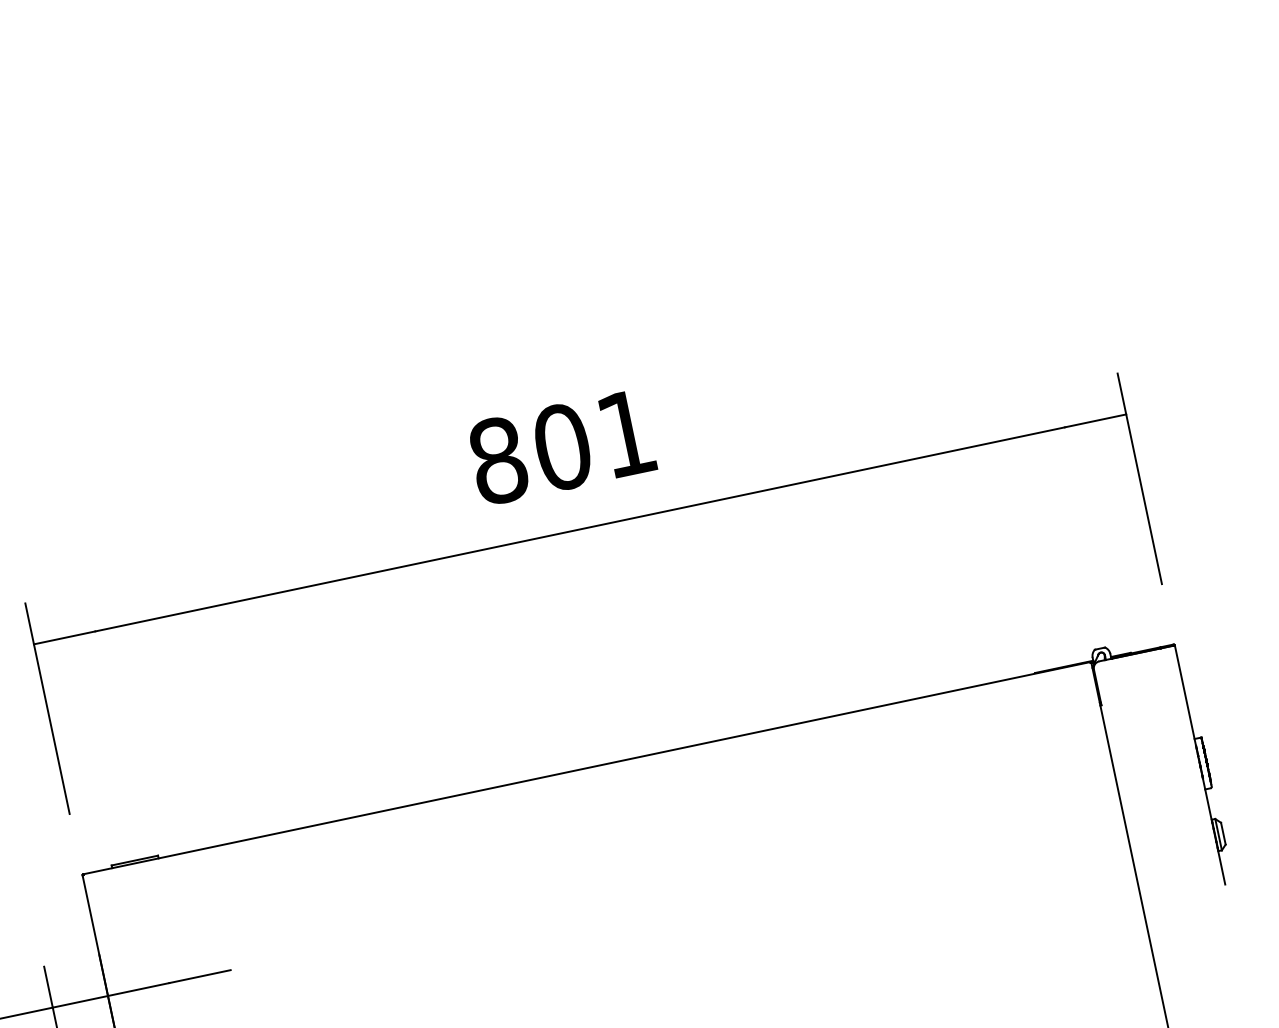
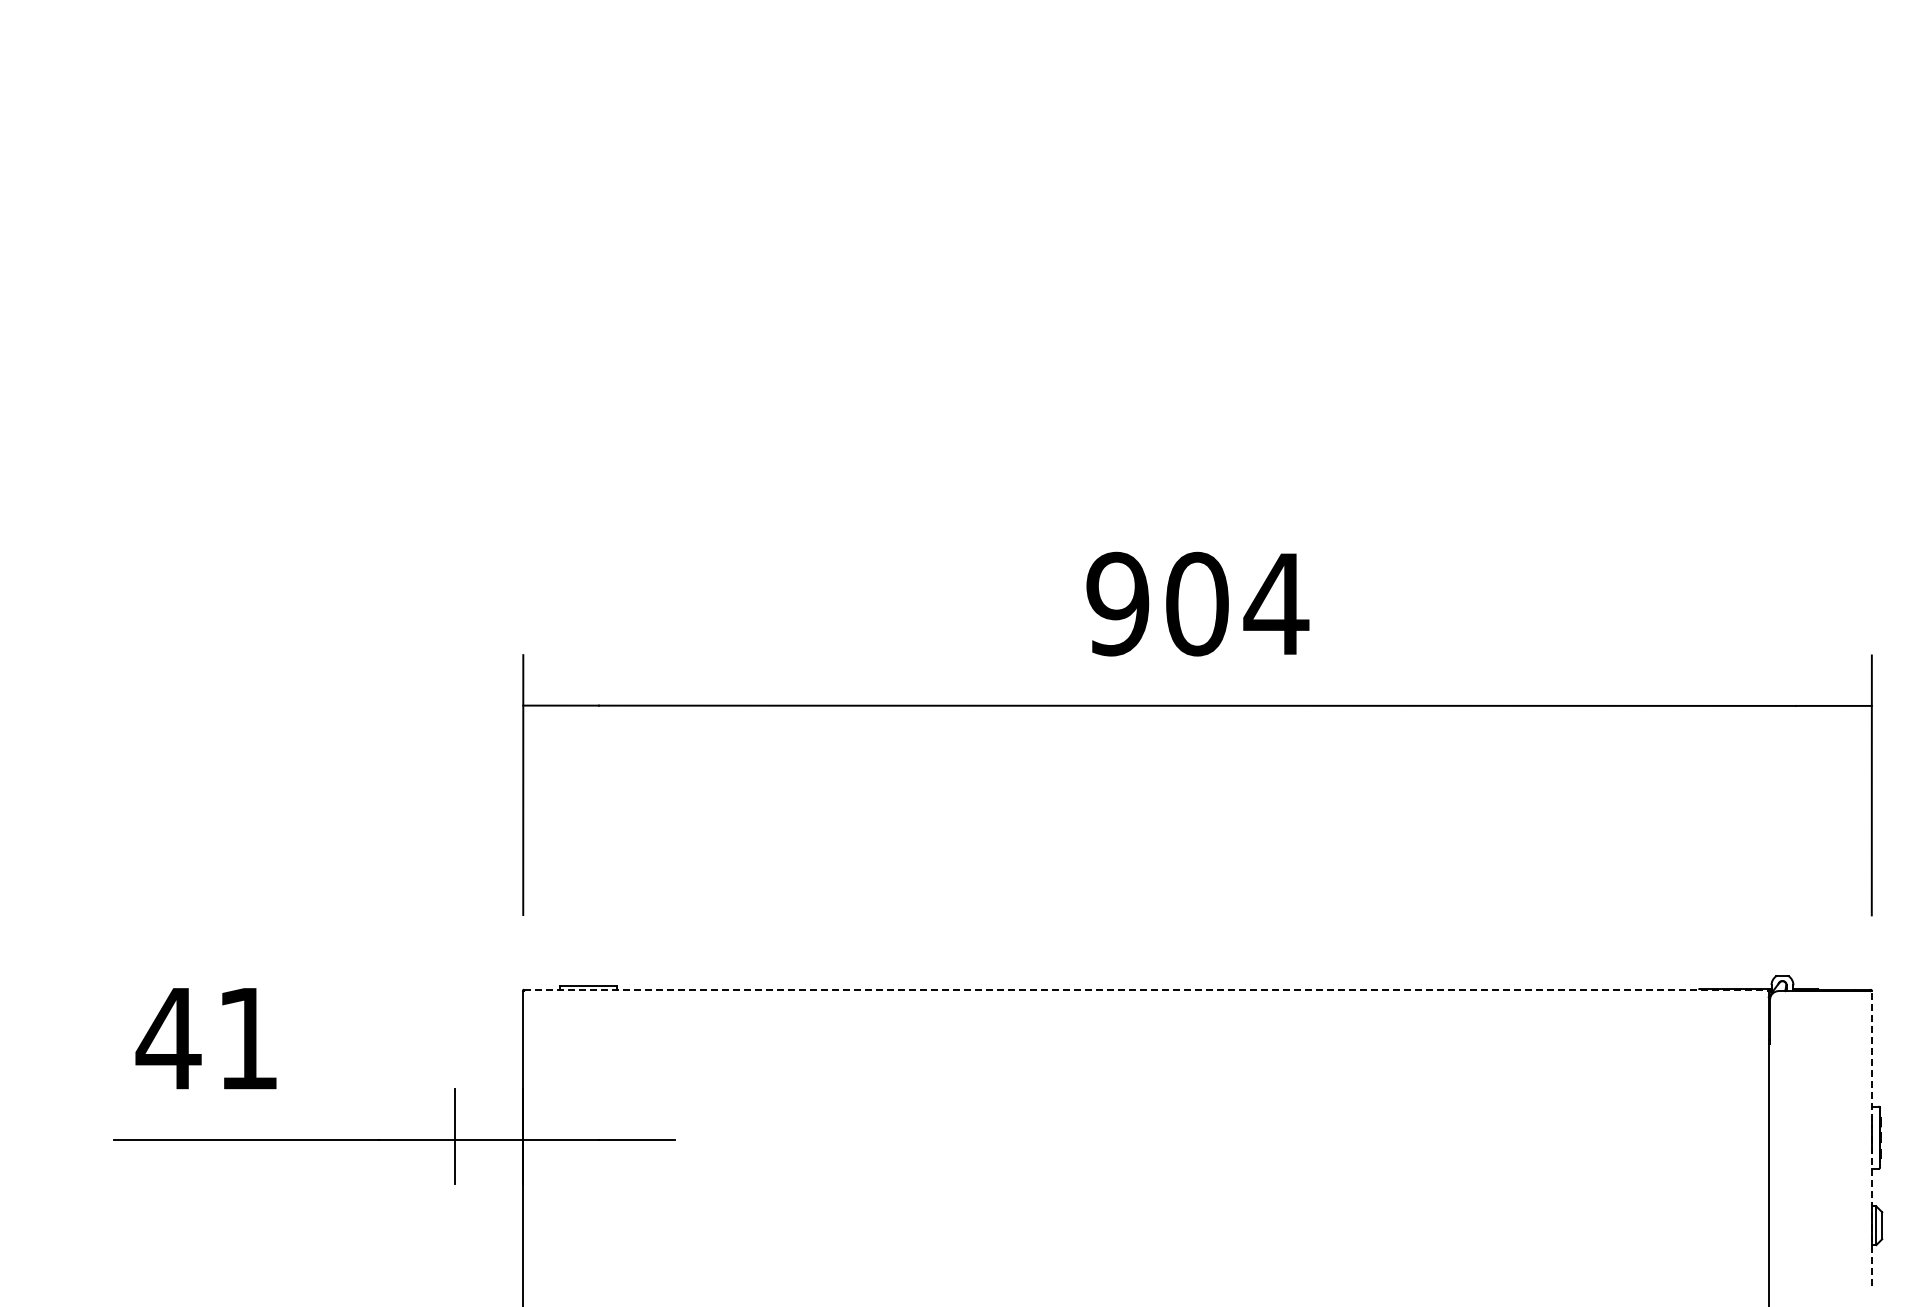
text: (562, 446) -> (1197, 603), 801 -> 904
line: (1199, 764) -> (1871, 1138), solid -> dashed
line: (587, 767) -> (1146, 989), solid -> dashed

